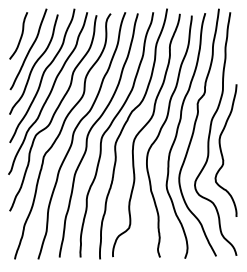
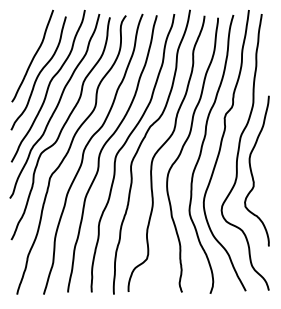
curve: (20, 35) -> (23, 40), removed

